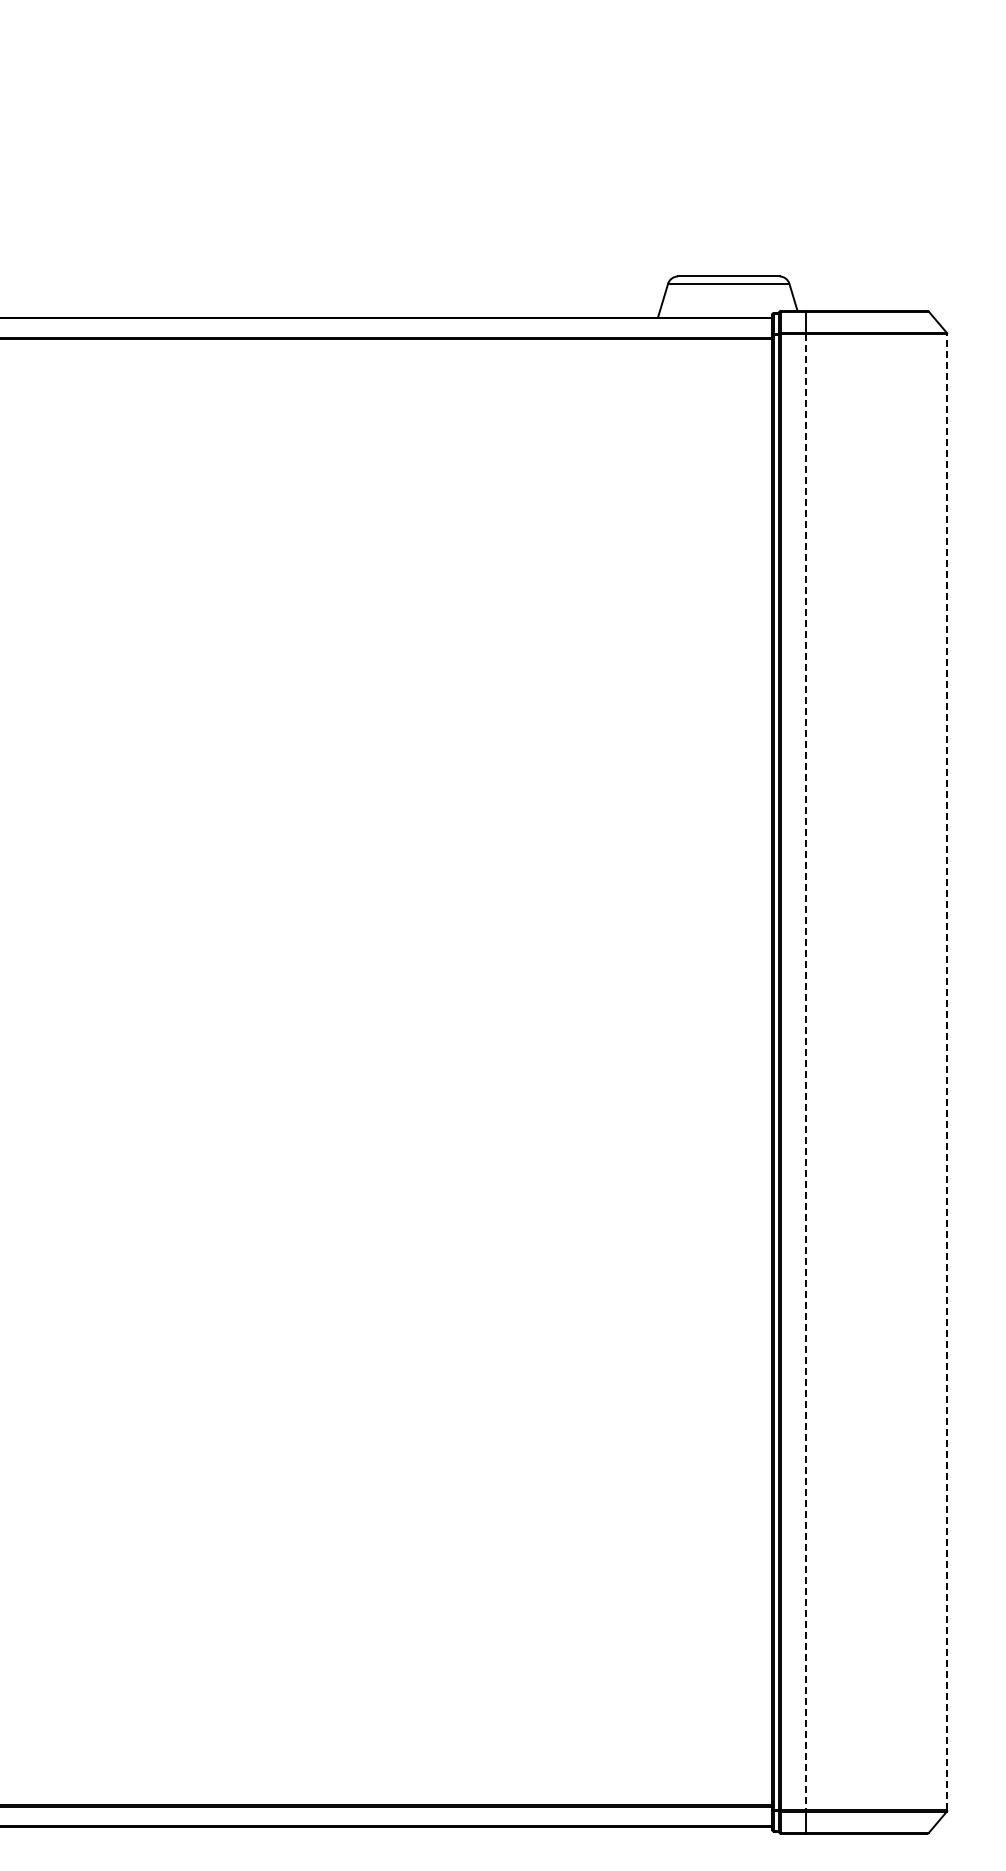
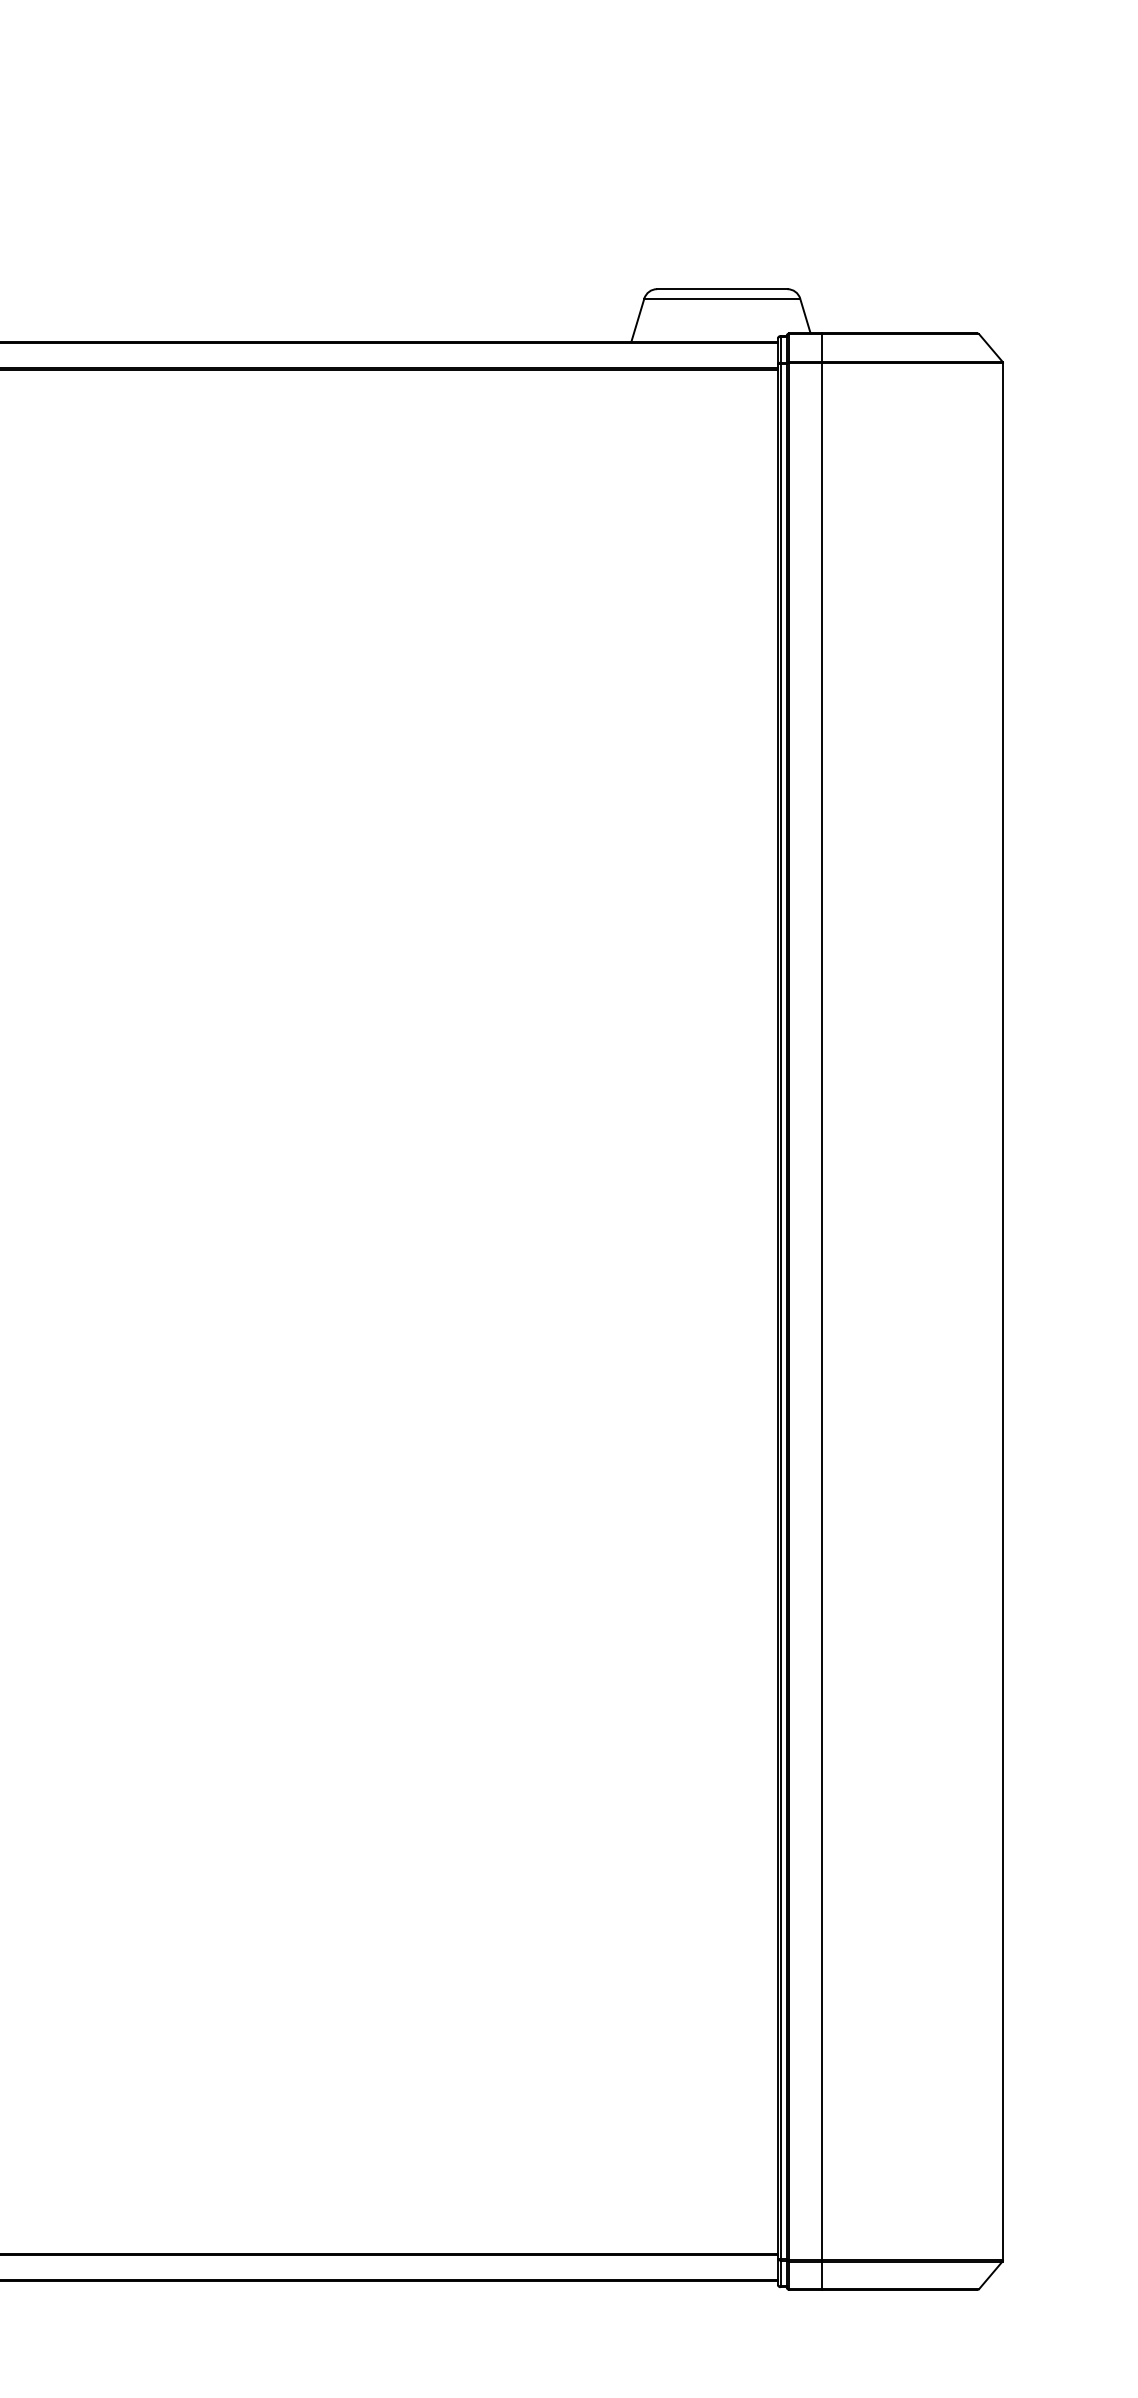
line: (806, 1072) -> (822, 1311), dashed -> solid
line: (947, 1072) -> (1003, 1311), dashed -> solid

